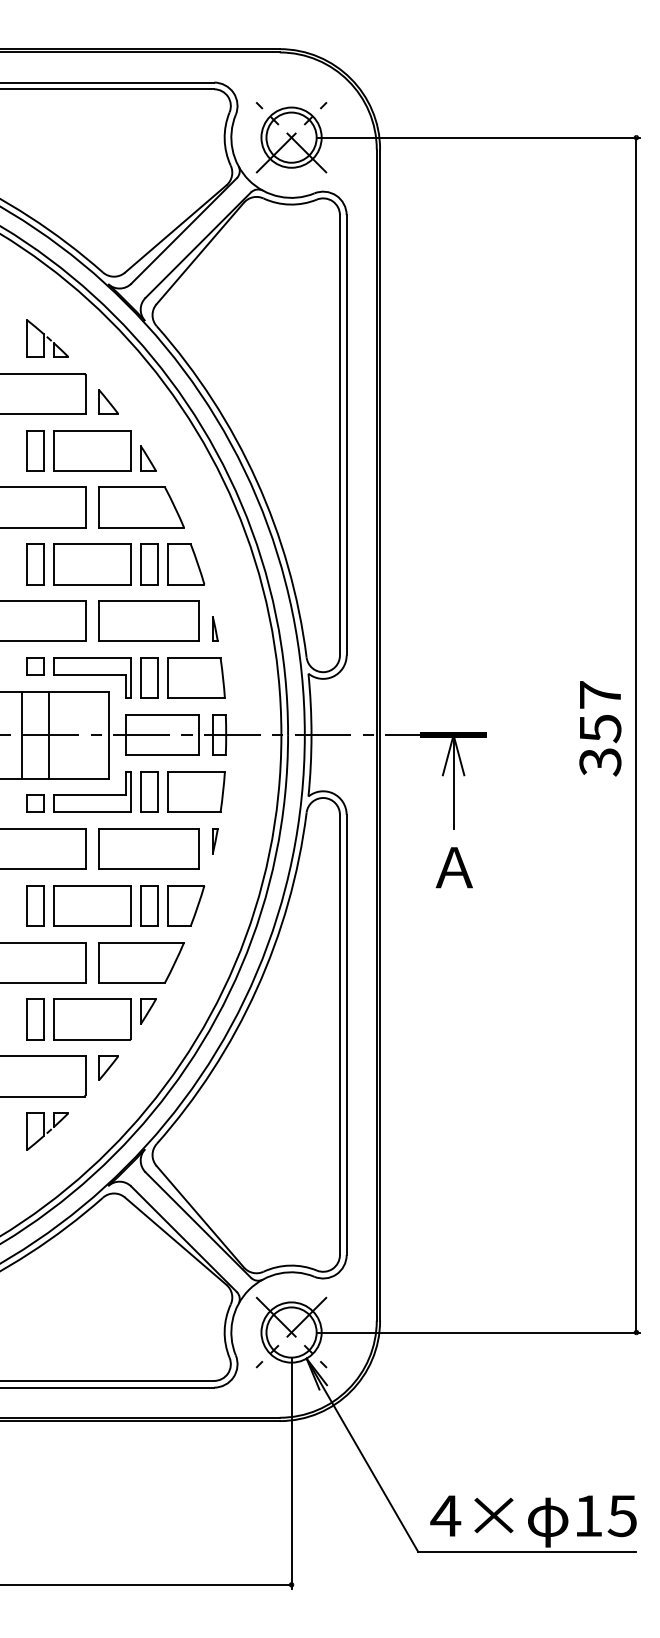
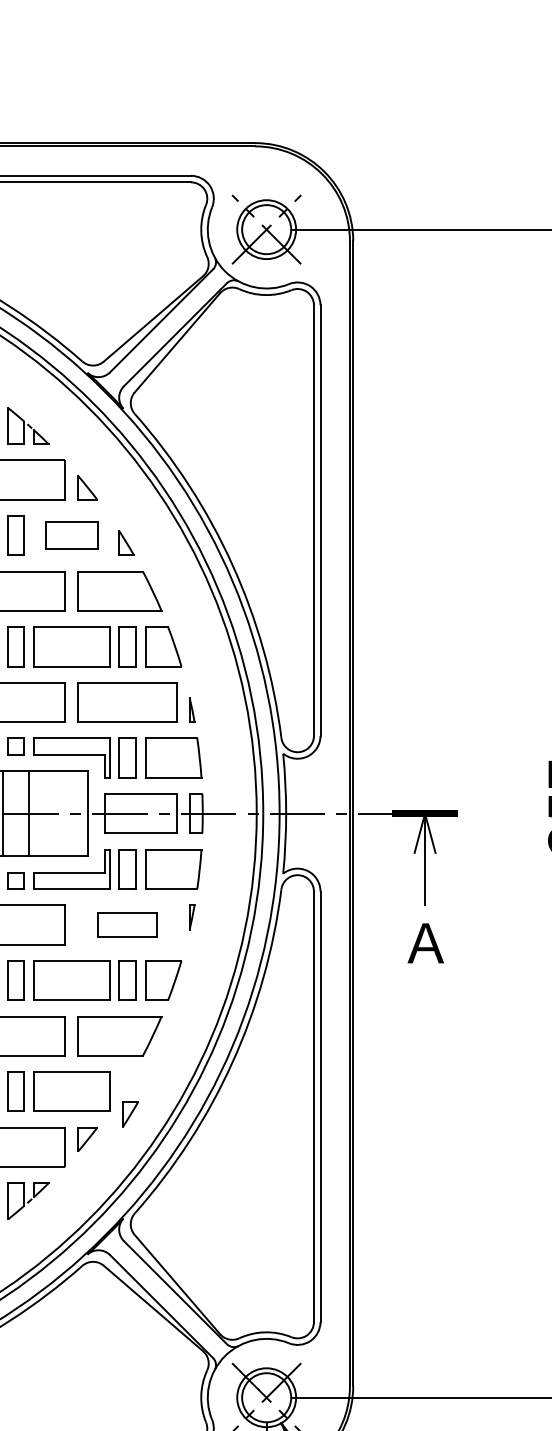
part: (92, 450) -> (72, 535), size x0.7
part: (148, 848) -> (126, 924), size x0.6
part: (148, 1011) -> (130, 1114), moved

